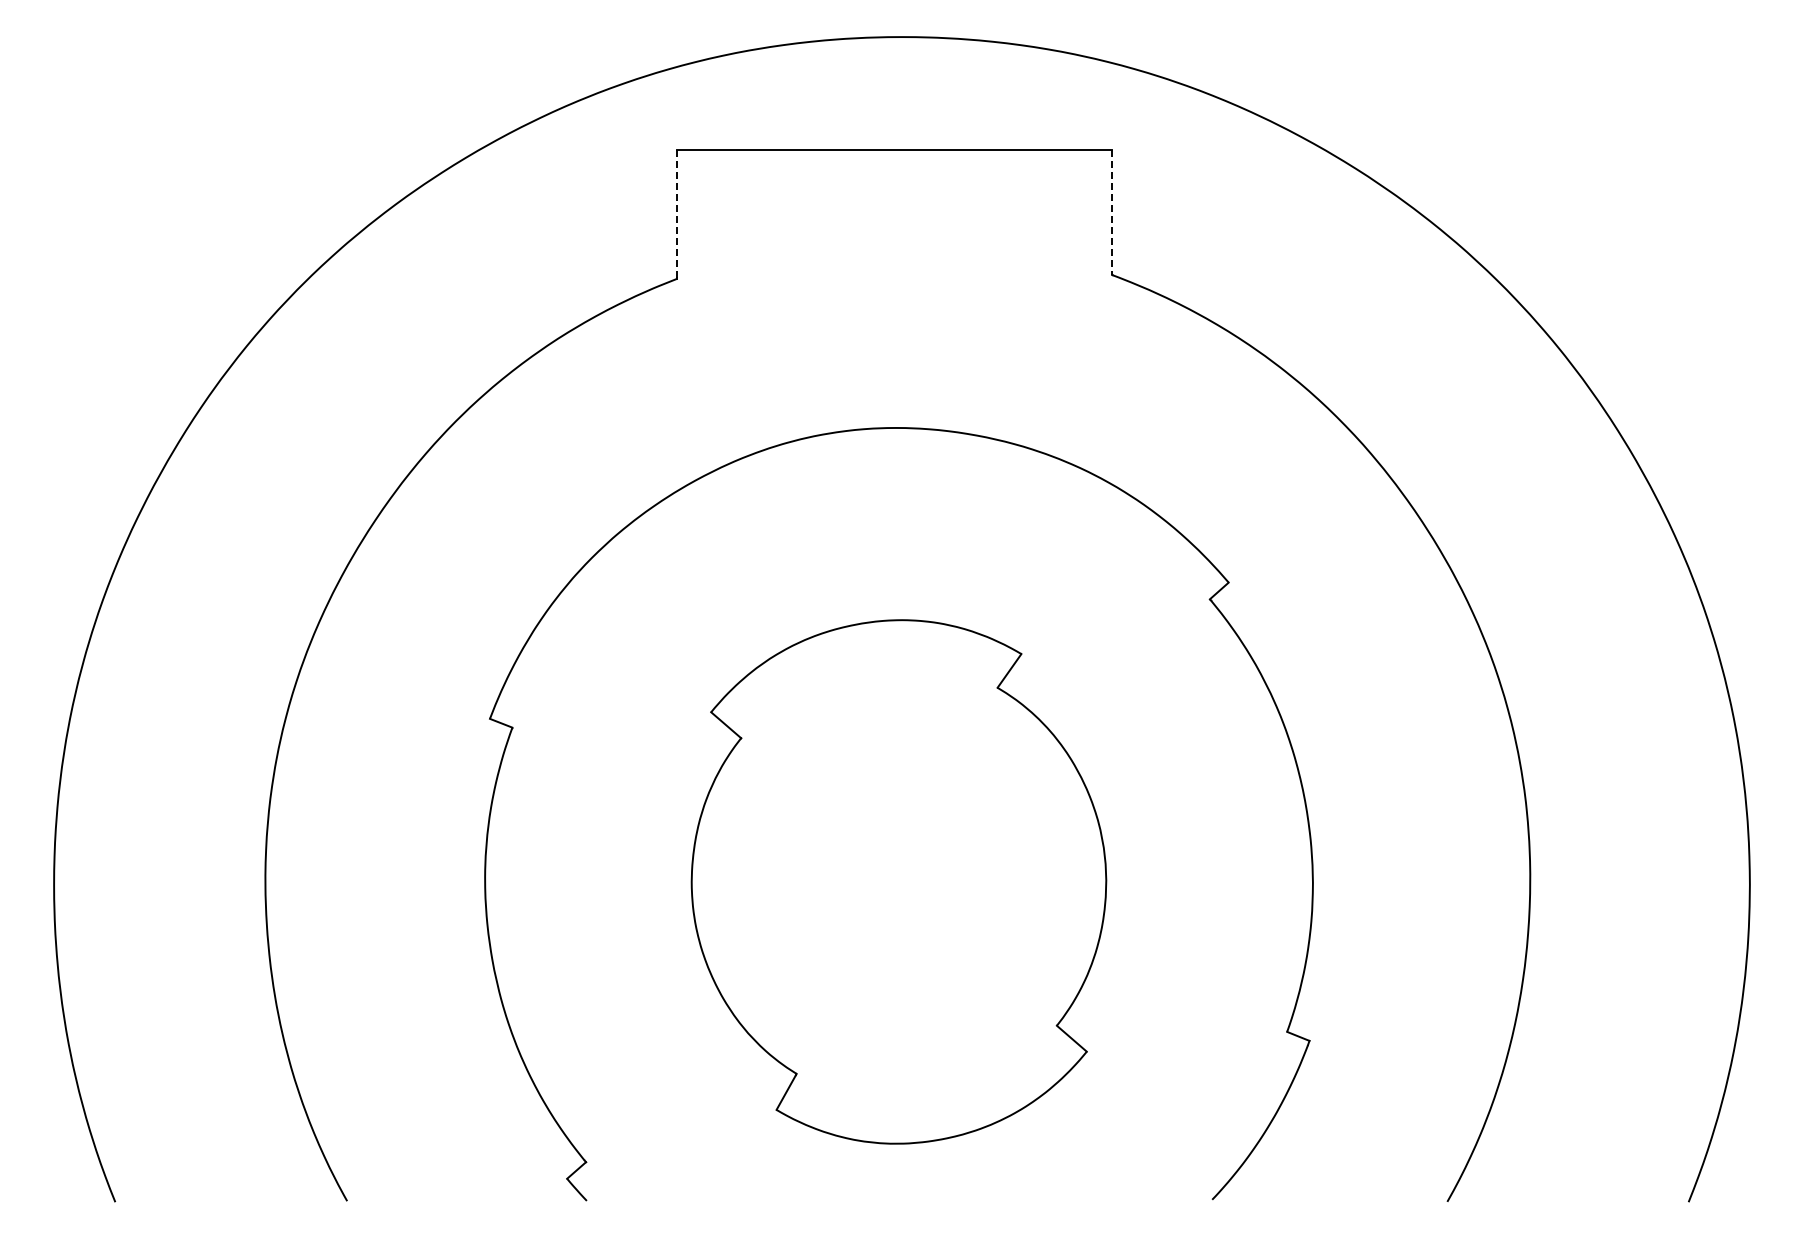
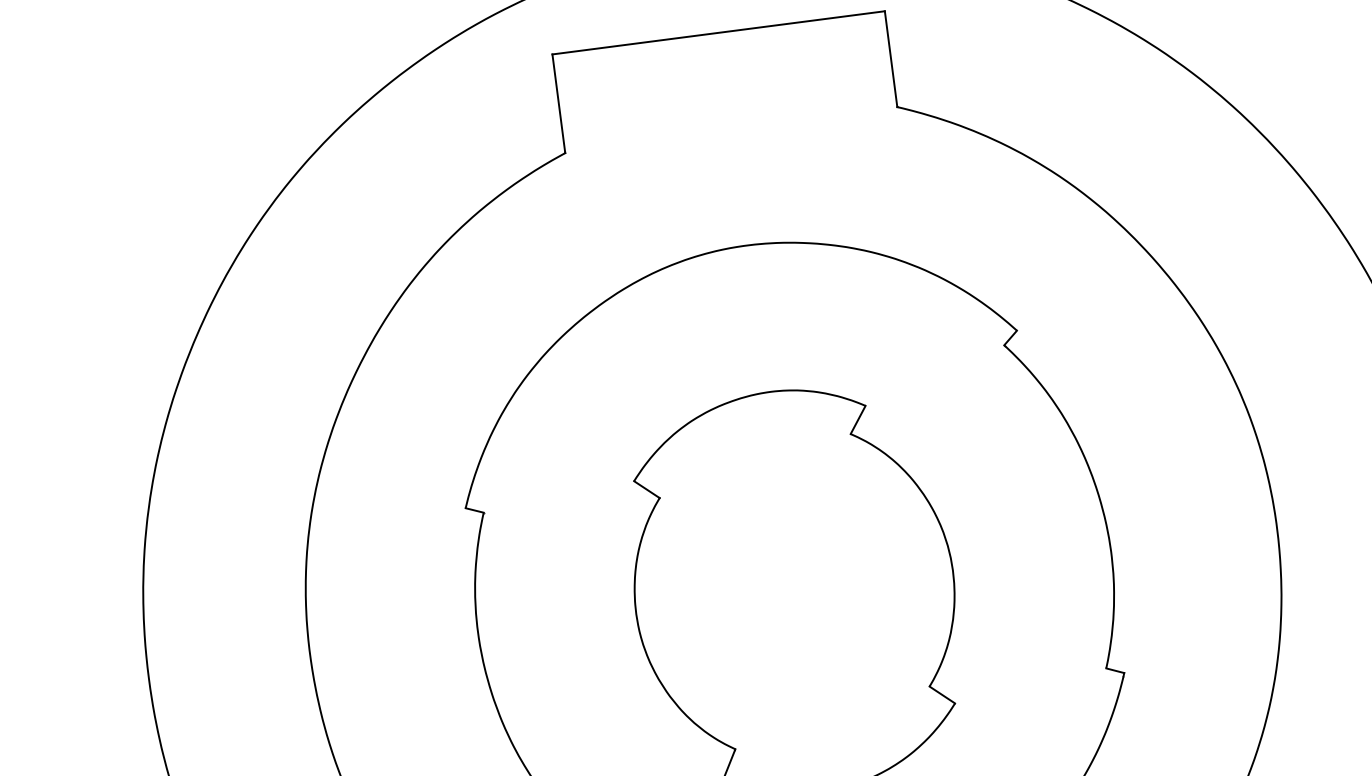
line: (1112, 212) -> (891, 59), dashed -> solid
line: (677, 214) -> (558, 103), dashed -> solid

